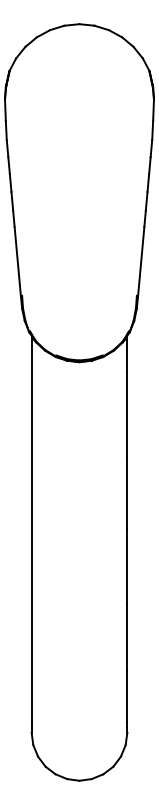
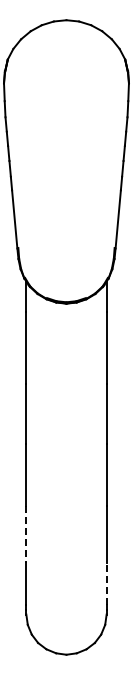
line: (31, 637) -> (26, 534), solid -> dashed
line: (127, 695) -> (106, 583), solid -> dashed

